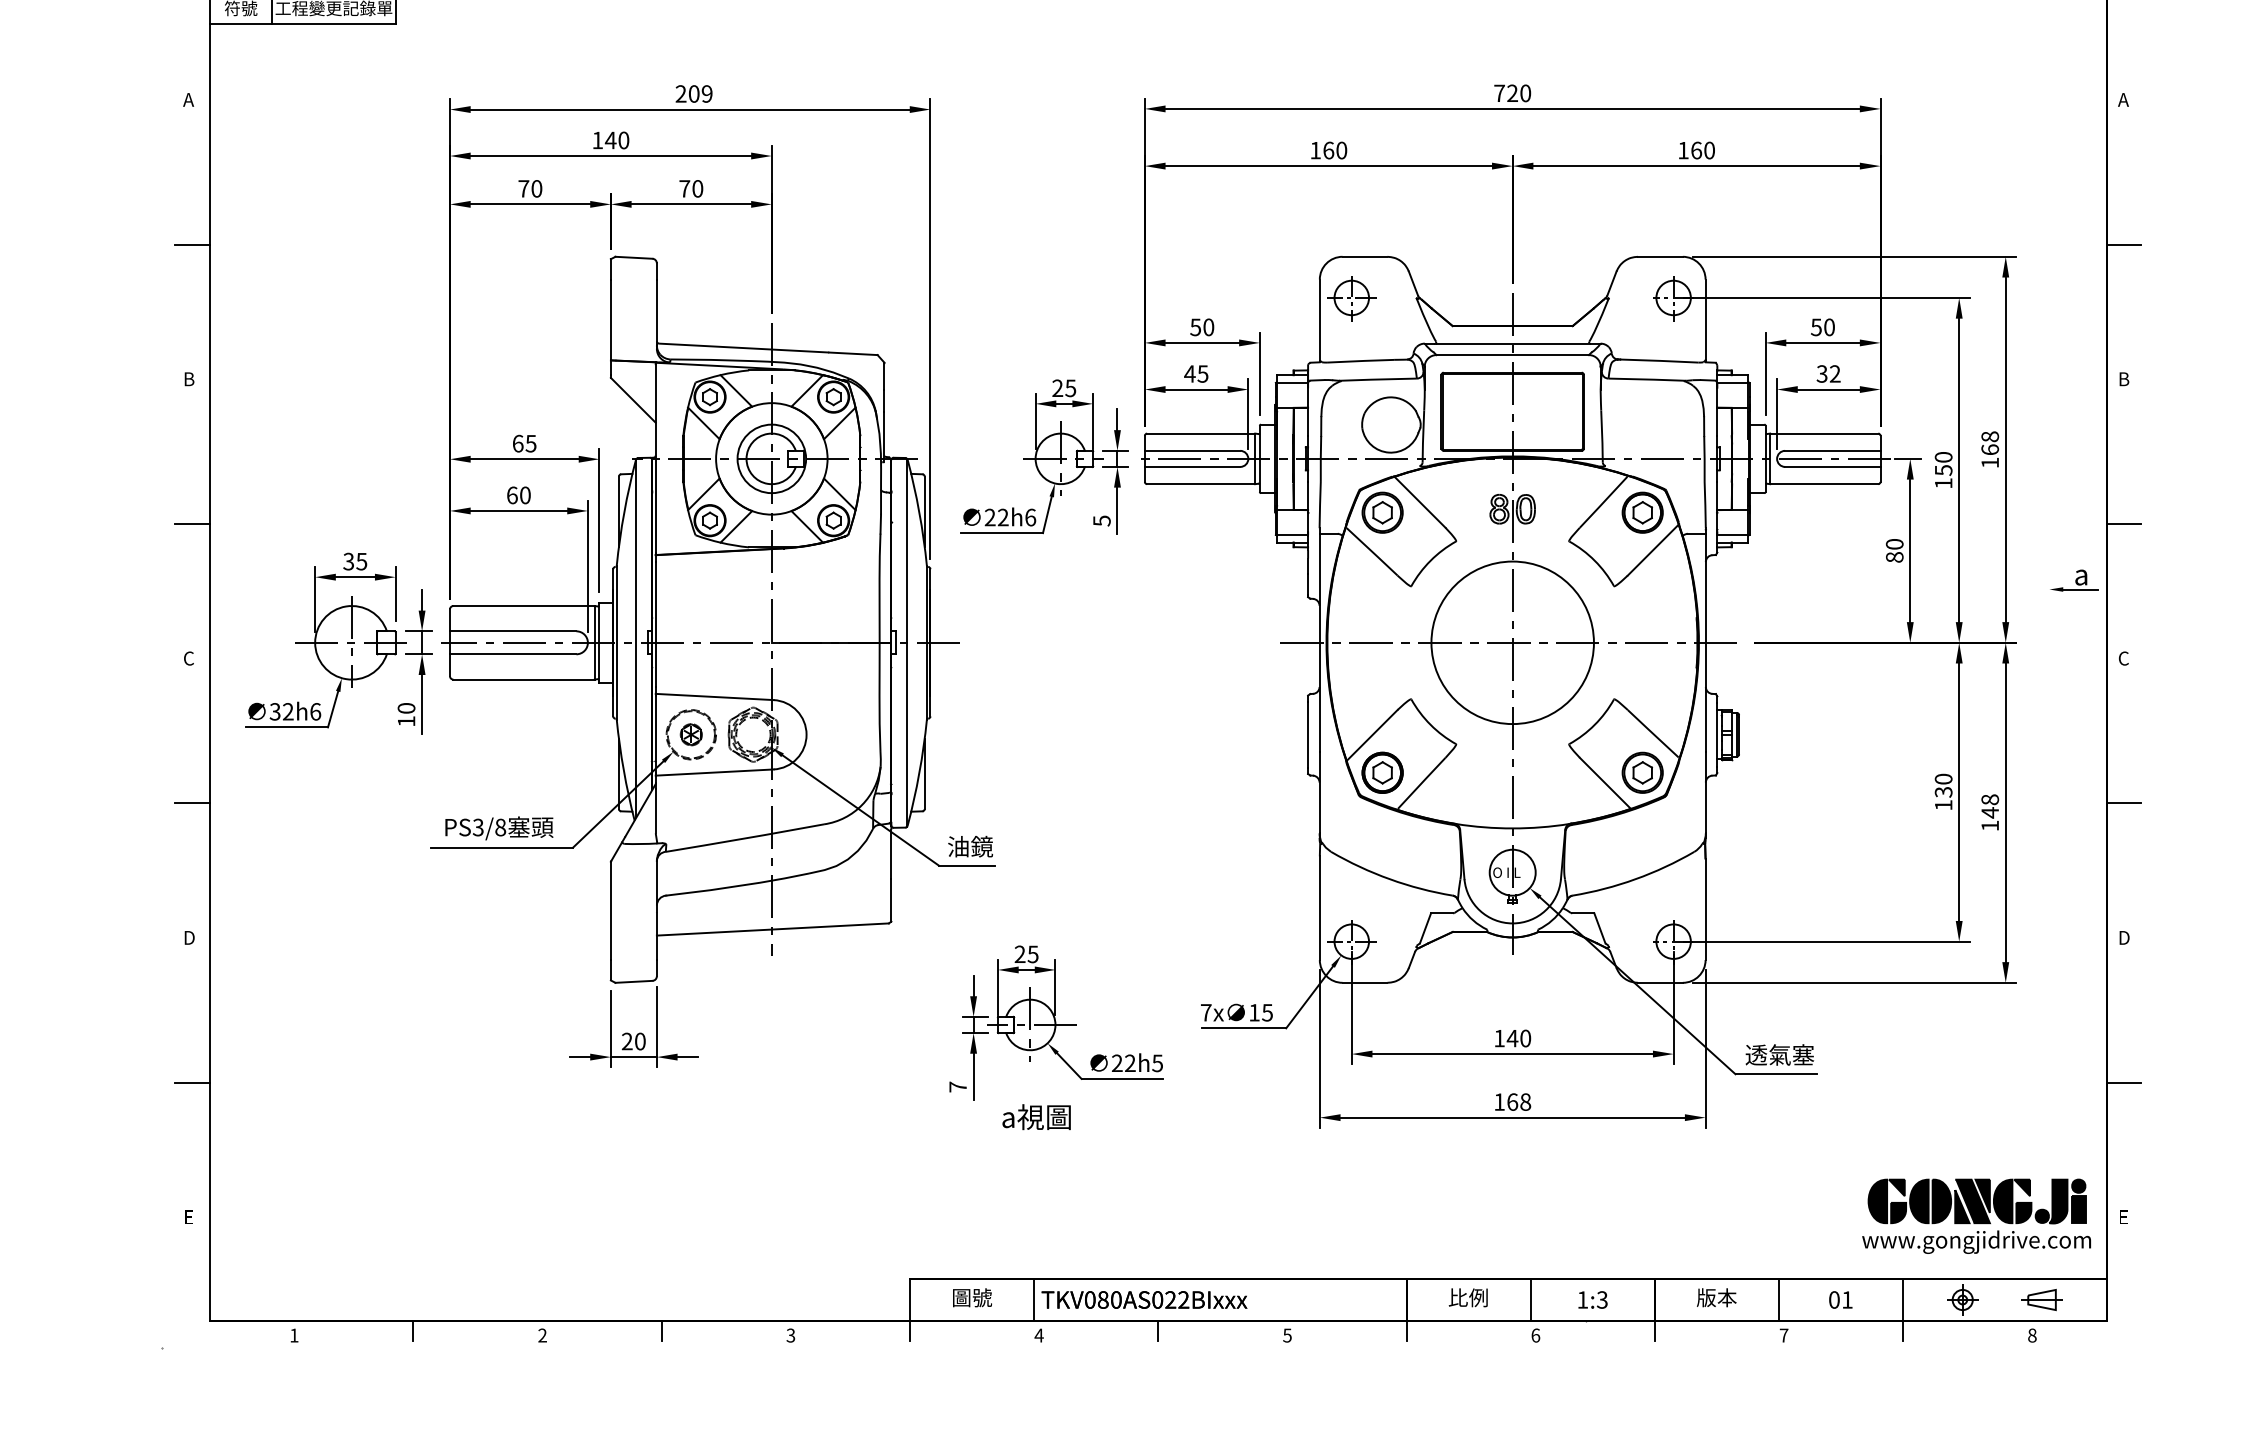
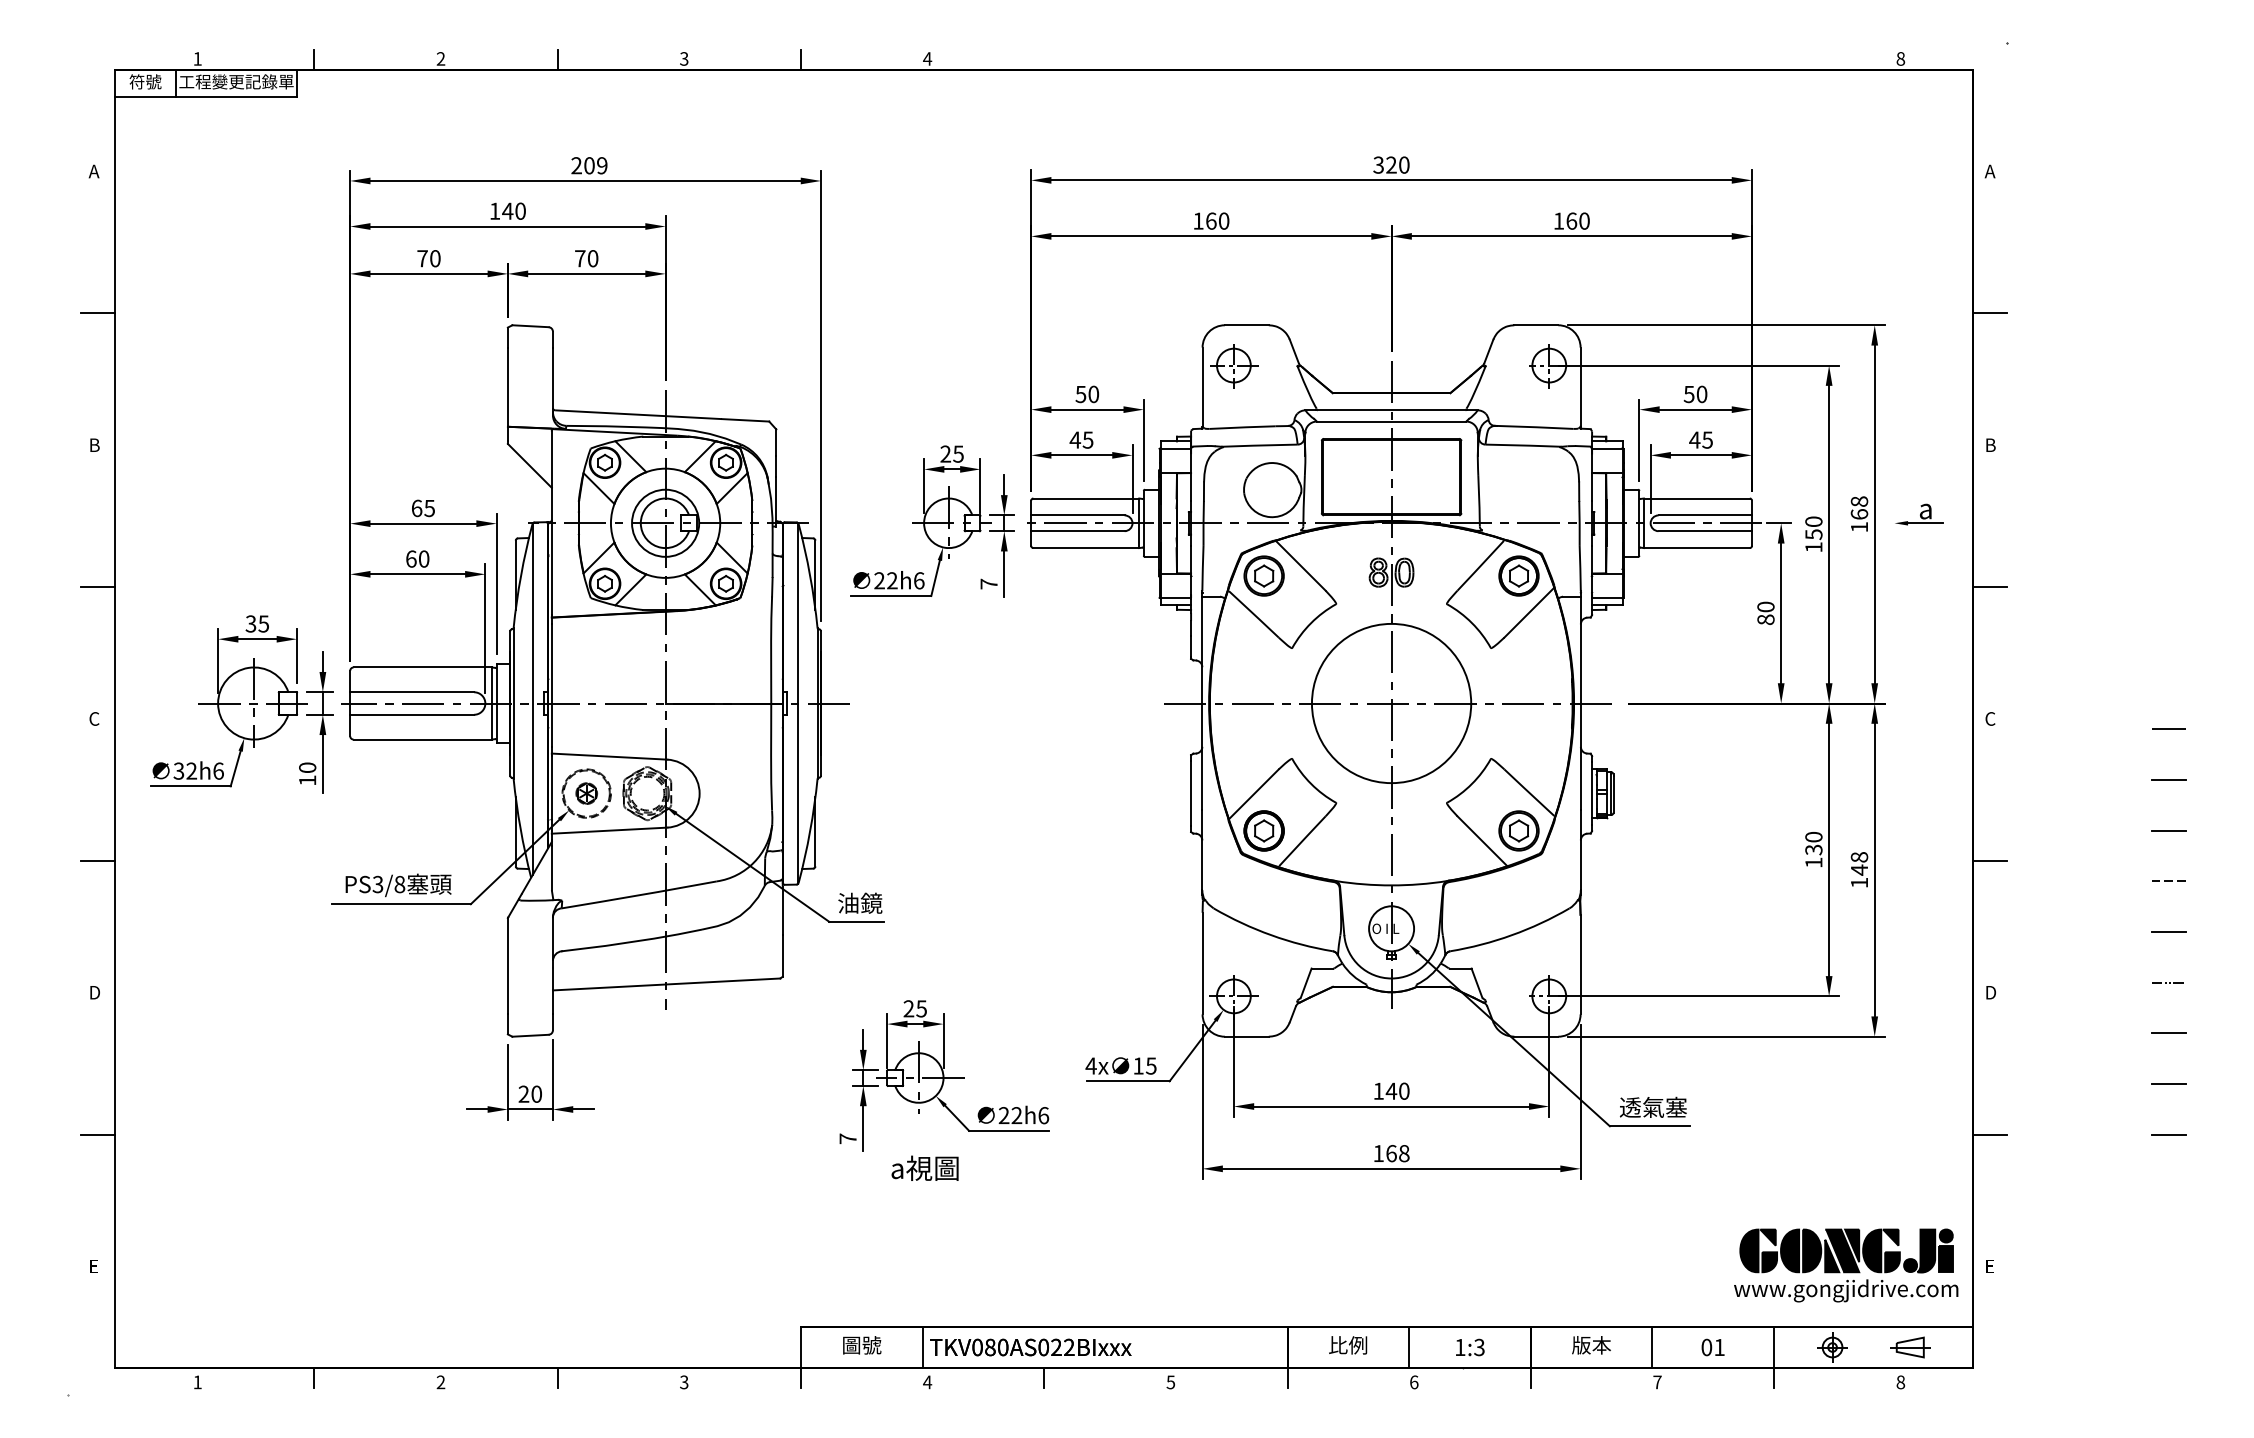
text: (1499, 92) -> (1378, 164), 720 -> 320
text: (1827, 373) -> (1700, 439), 32 -> 45
text: (1101, 520) -> (988, 583), 5 -> 7
part: (2074, 580) -> (1919, 514), moved
text: (1205, 1012) -> (1090, 1065), 7x -> 4x
text: (1157, 1063) -> (1043, 1115), 22h5 -> 22h6

